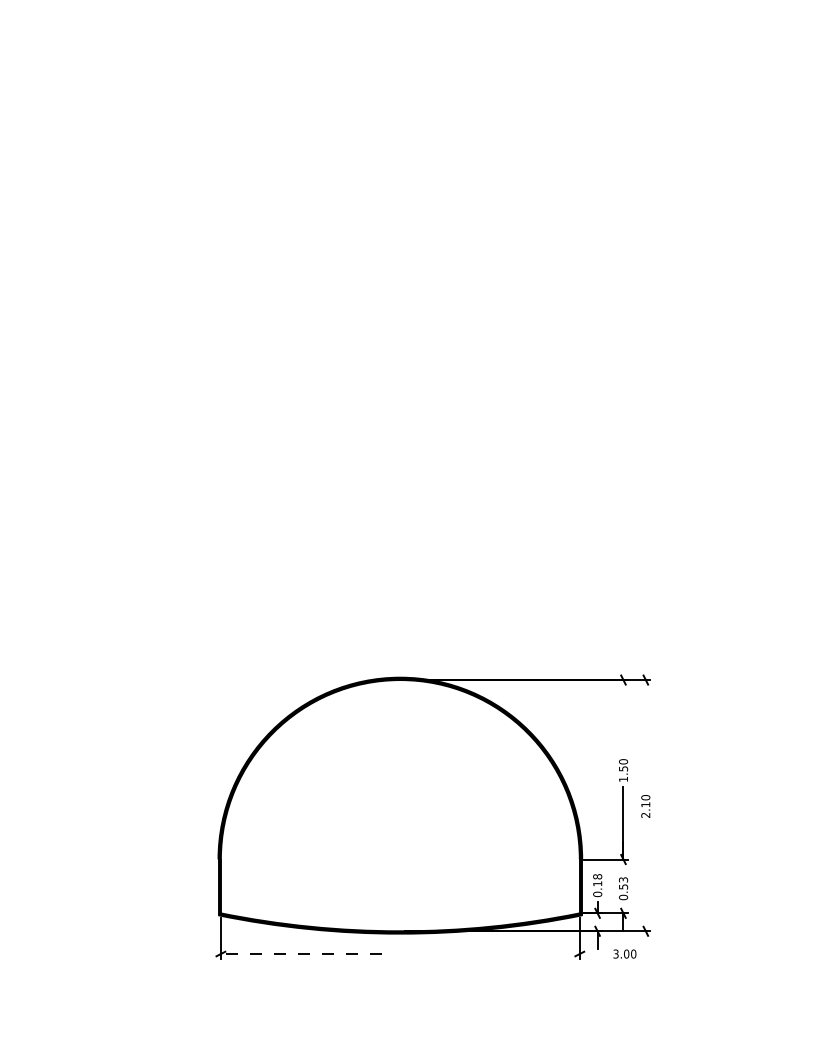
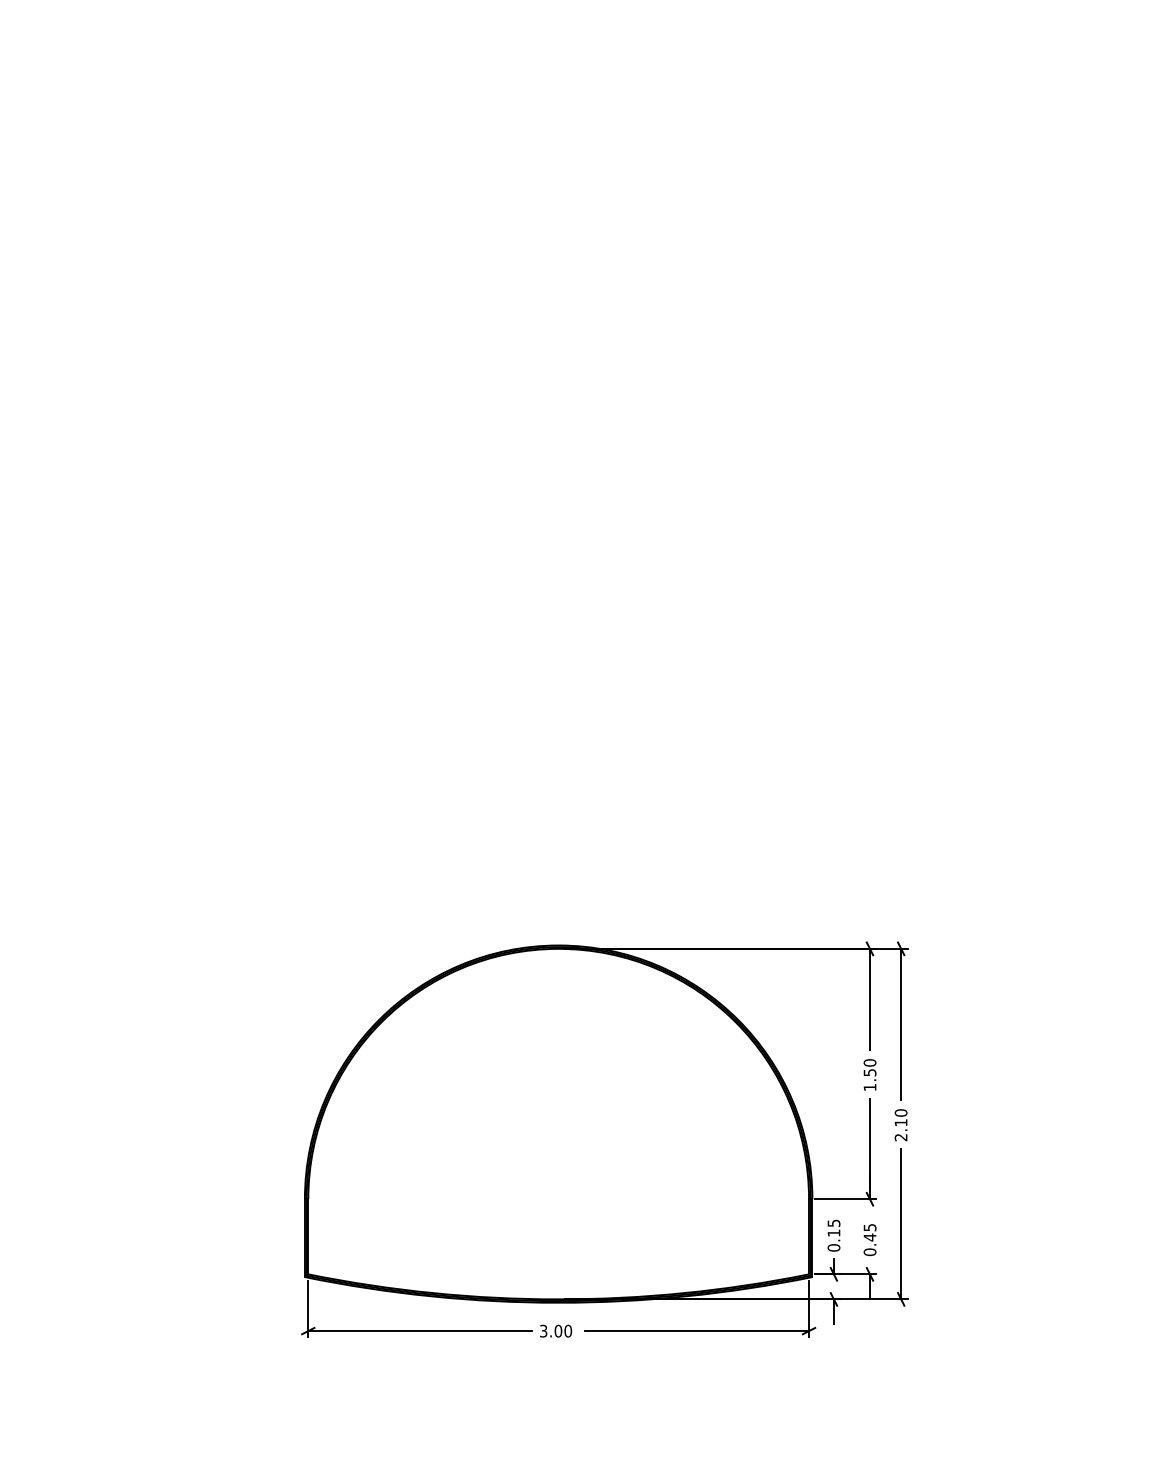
line: (623, 715) -> (869, 998), added
line: (646, 733) -> (901, 1023), added
text: (597, 876) -> (833, 1223), 0.18 -> 0.15
line: (646, 876) -> (901, 1223), added
text: (623, 883) -> (869, 1232), 0.53 -> 0.45
text: (625, 953) -> (556, 1330), moved
line: (300, 954) -> (419, 1331), dashed -> solid
line: (499, 954) -> (696, 1331), added

